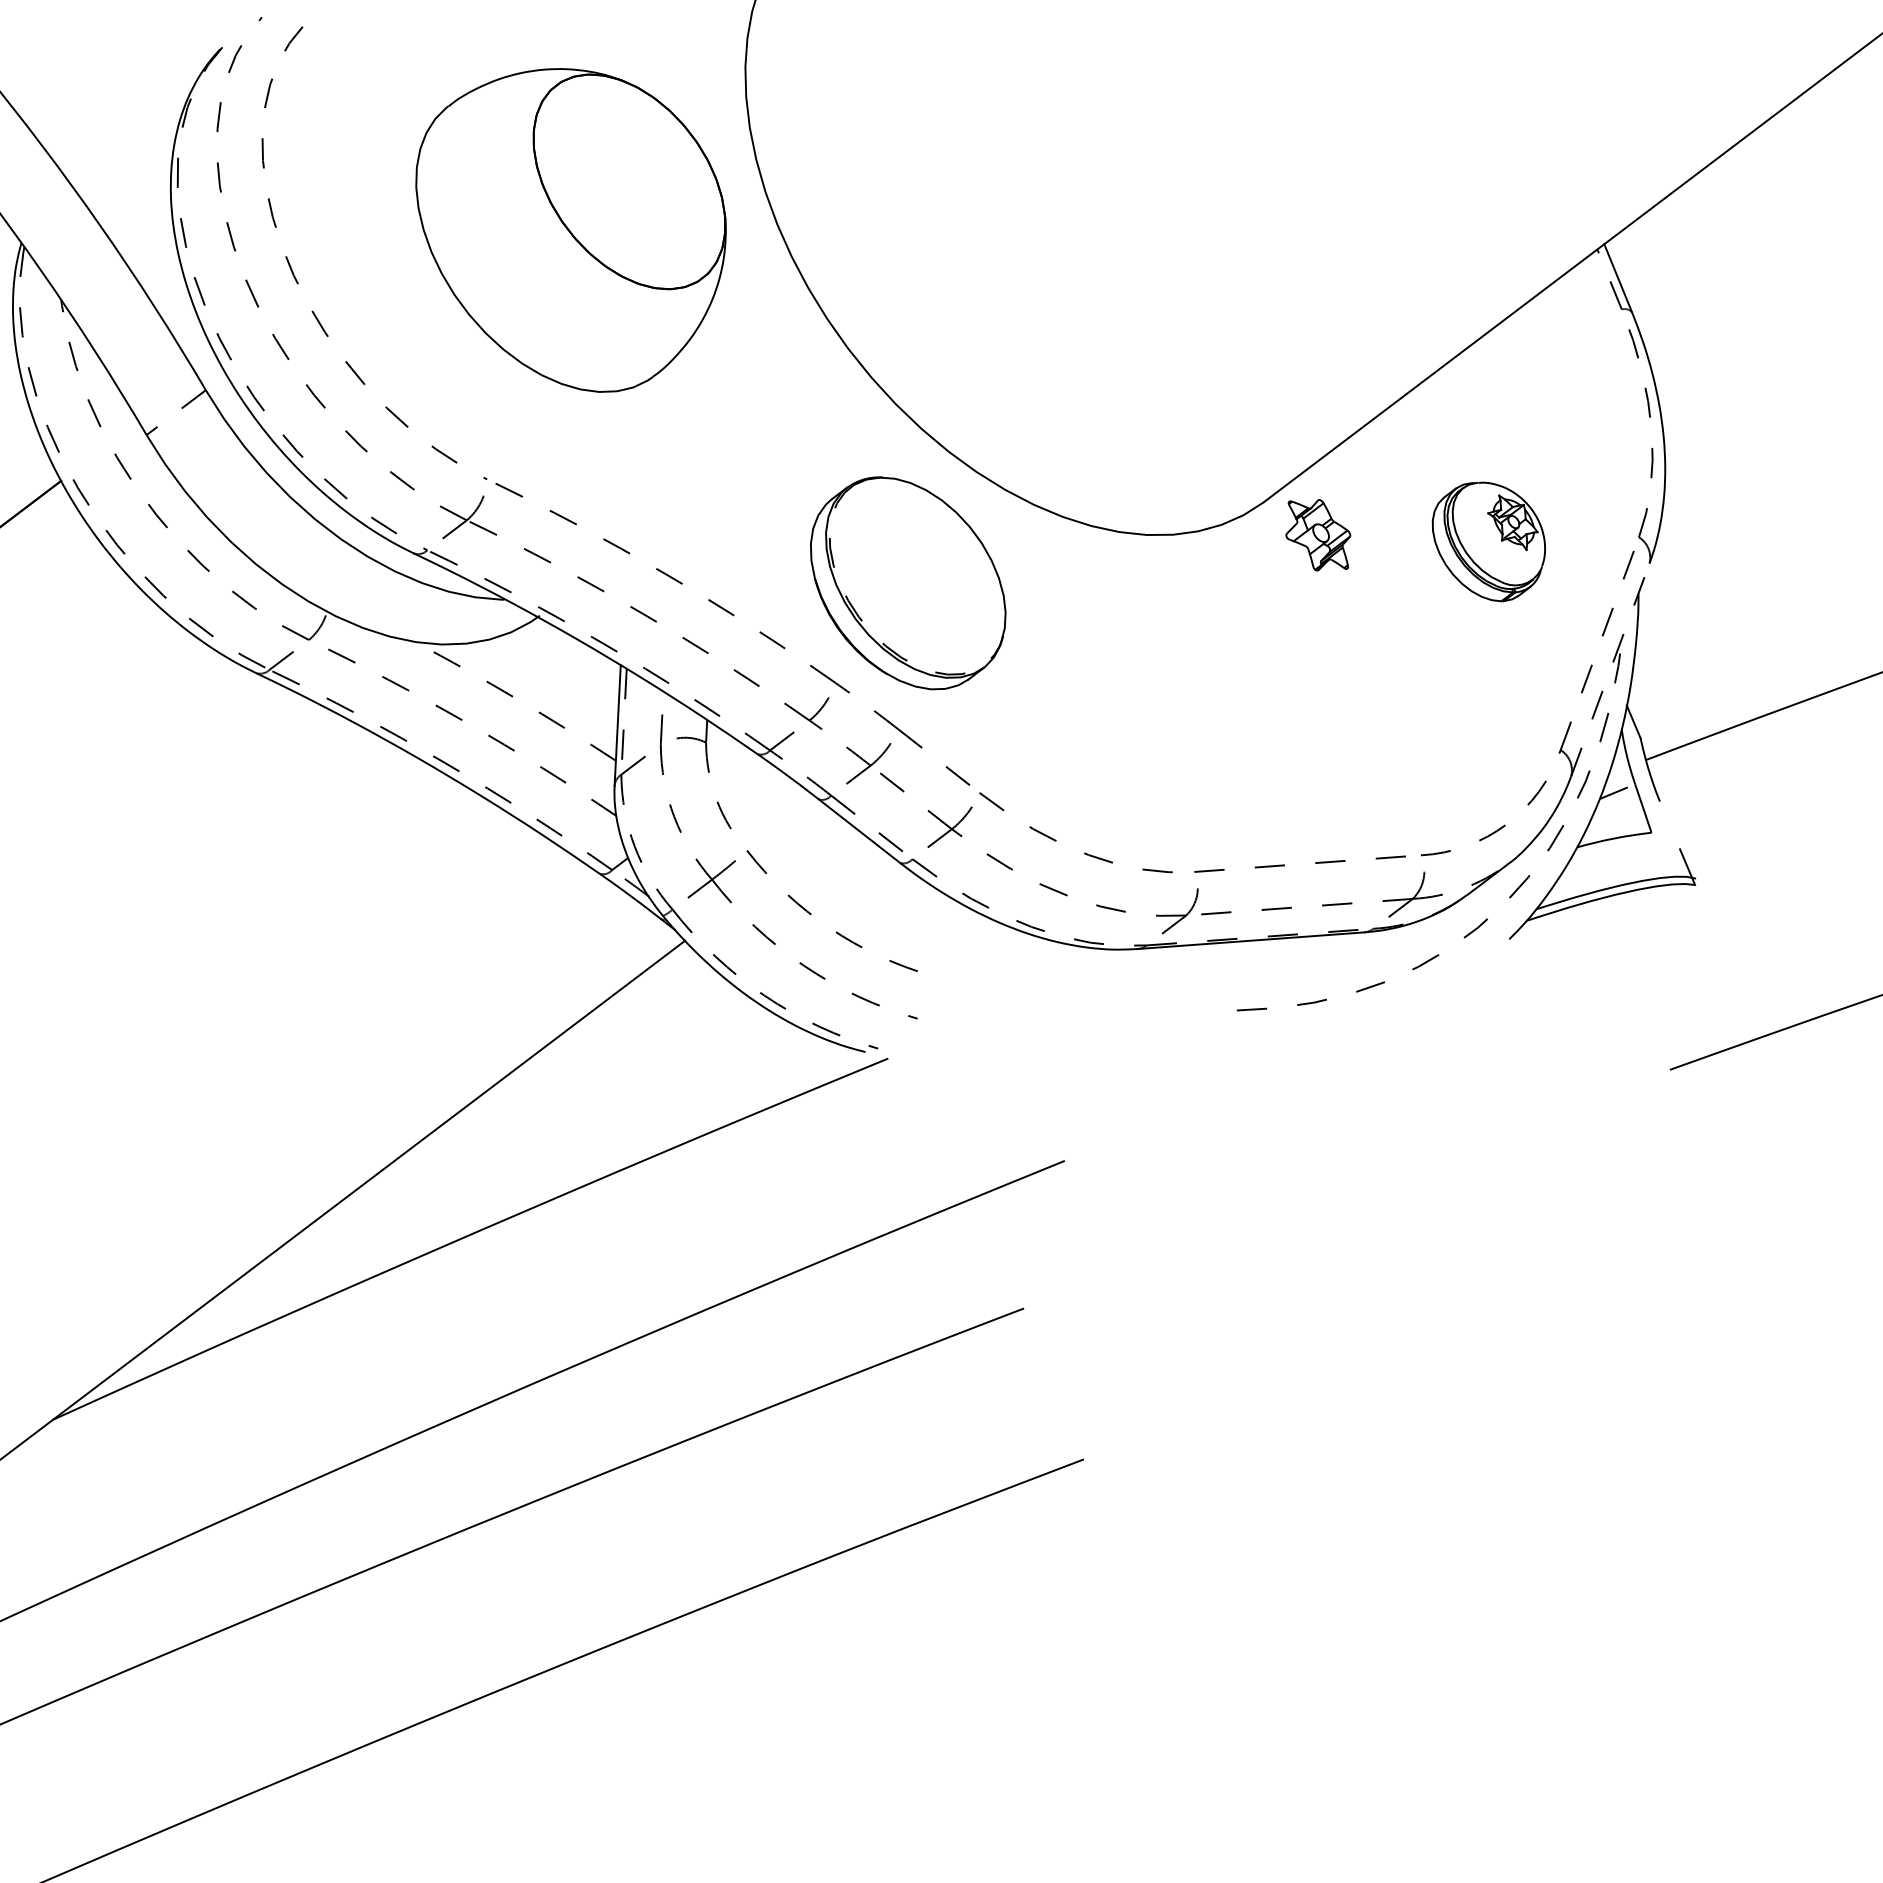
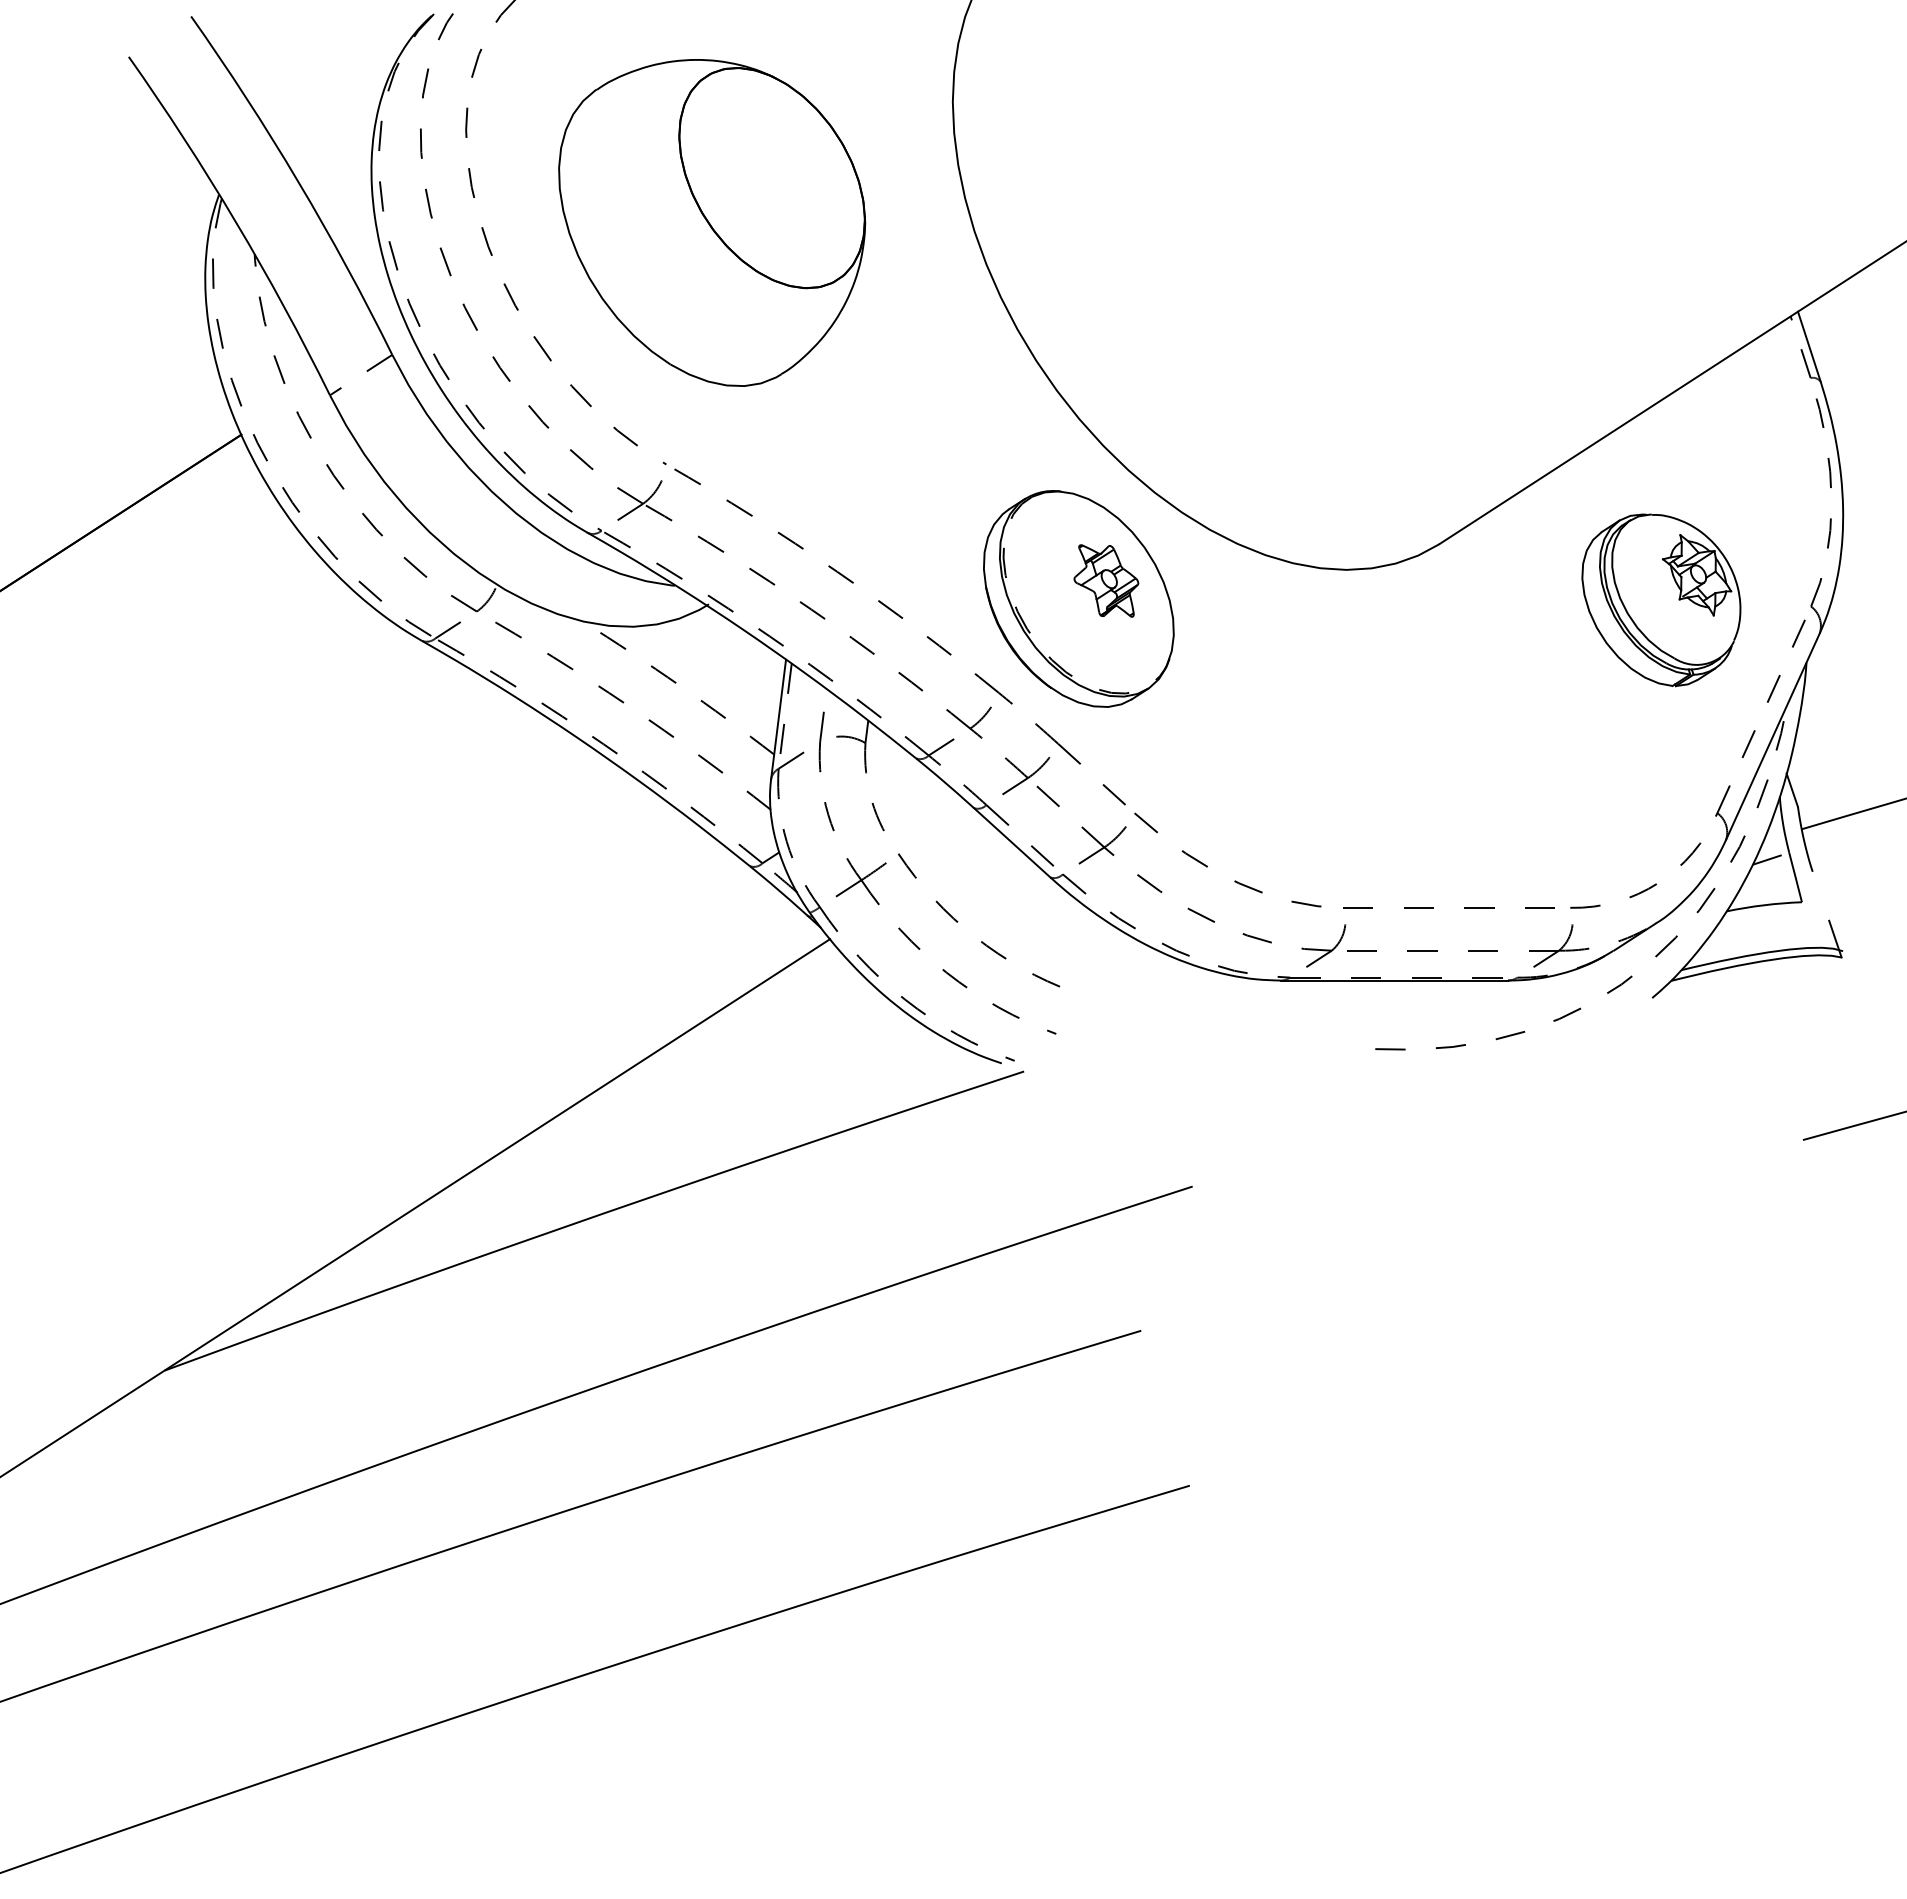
part: (573, 230) -> (712, 222), moved
part: (1318, 534) -> (1106, 580), moved
part: (1489, 542) -> (1661, 600), size x1.43
line: (1610, 669) -> (1773, 736), dashed -> solid

